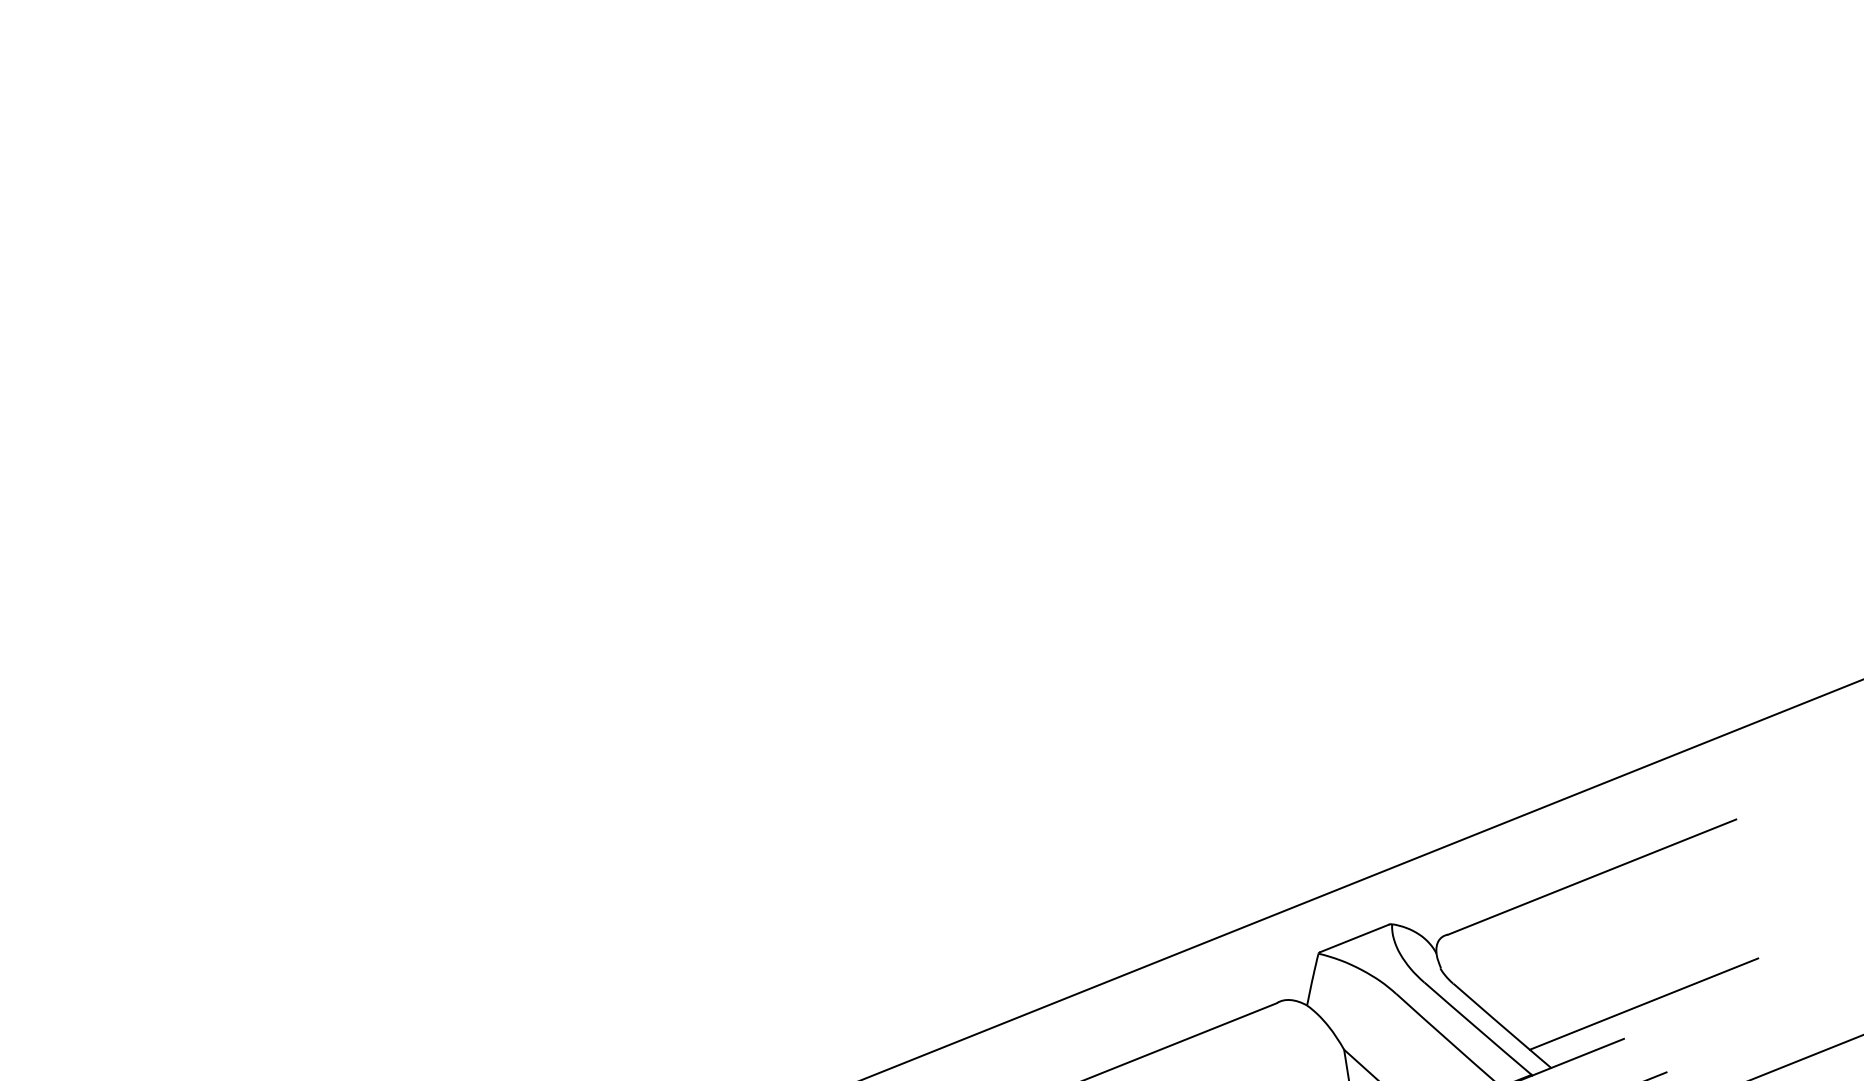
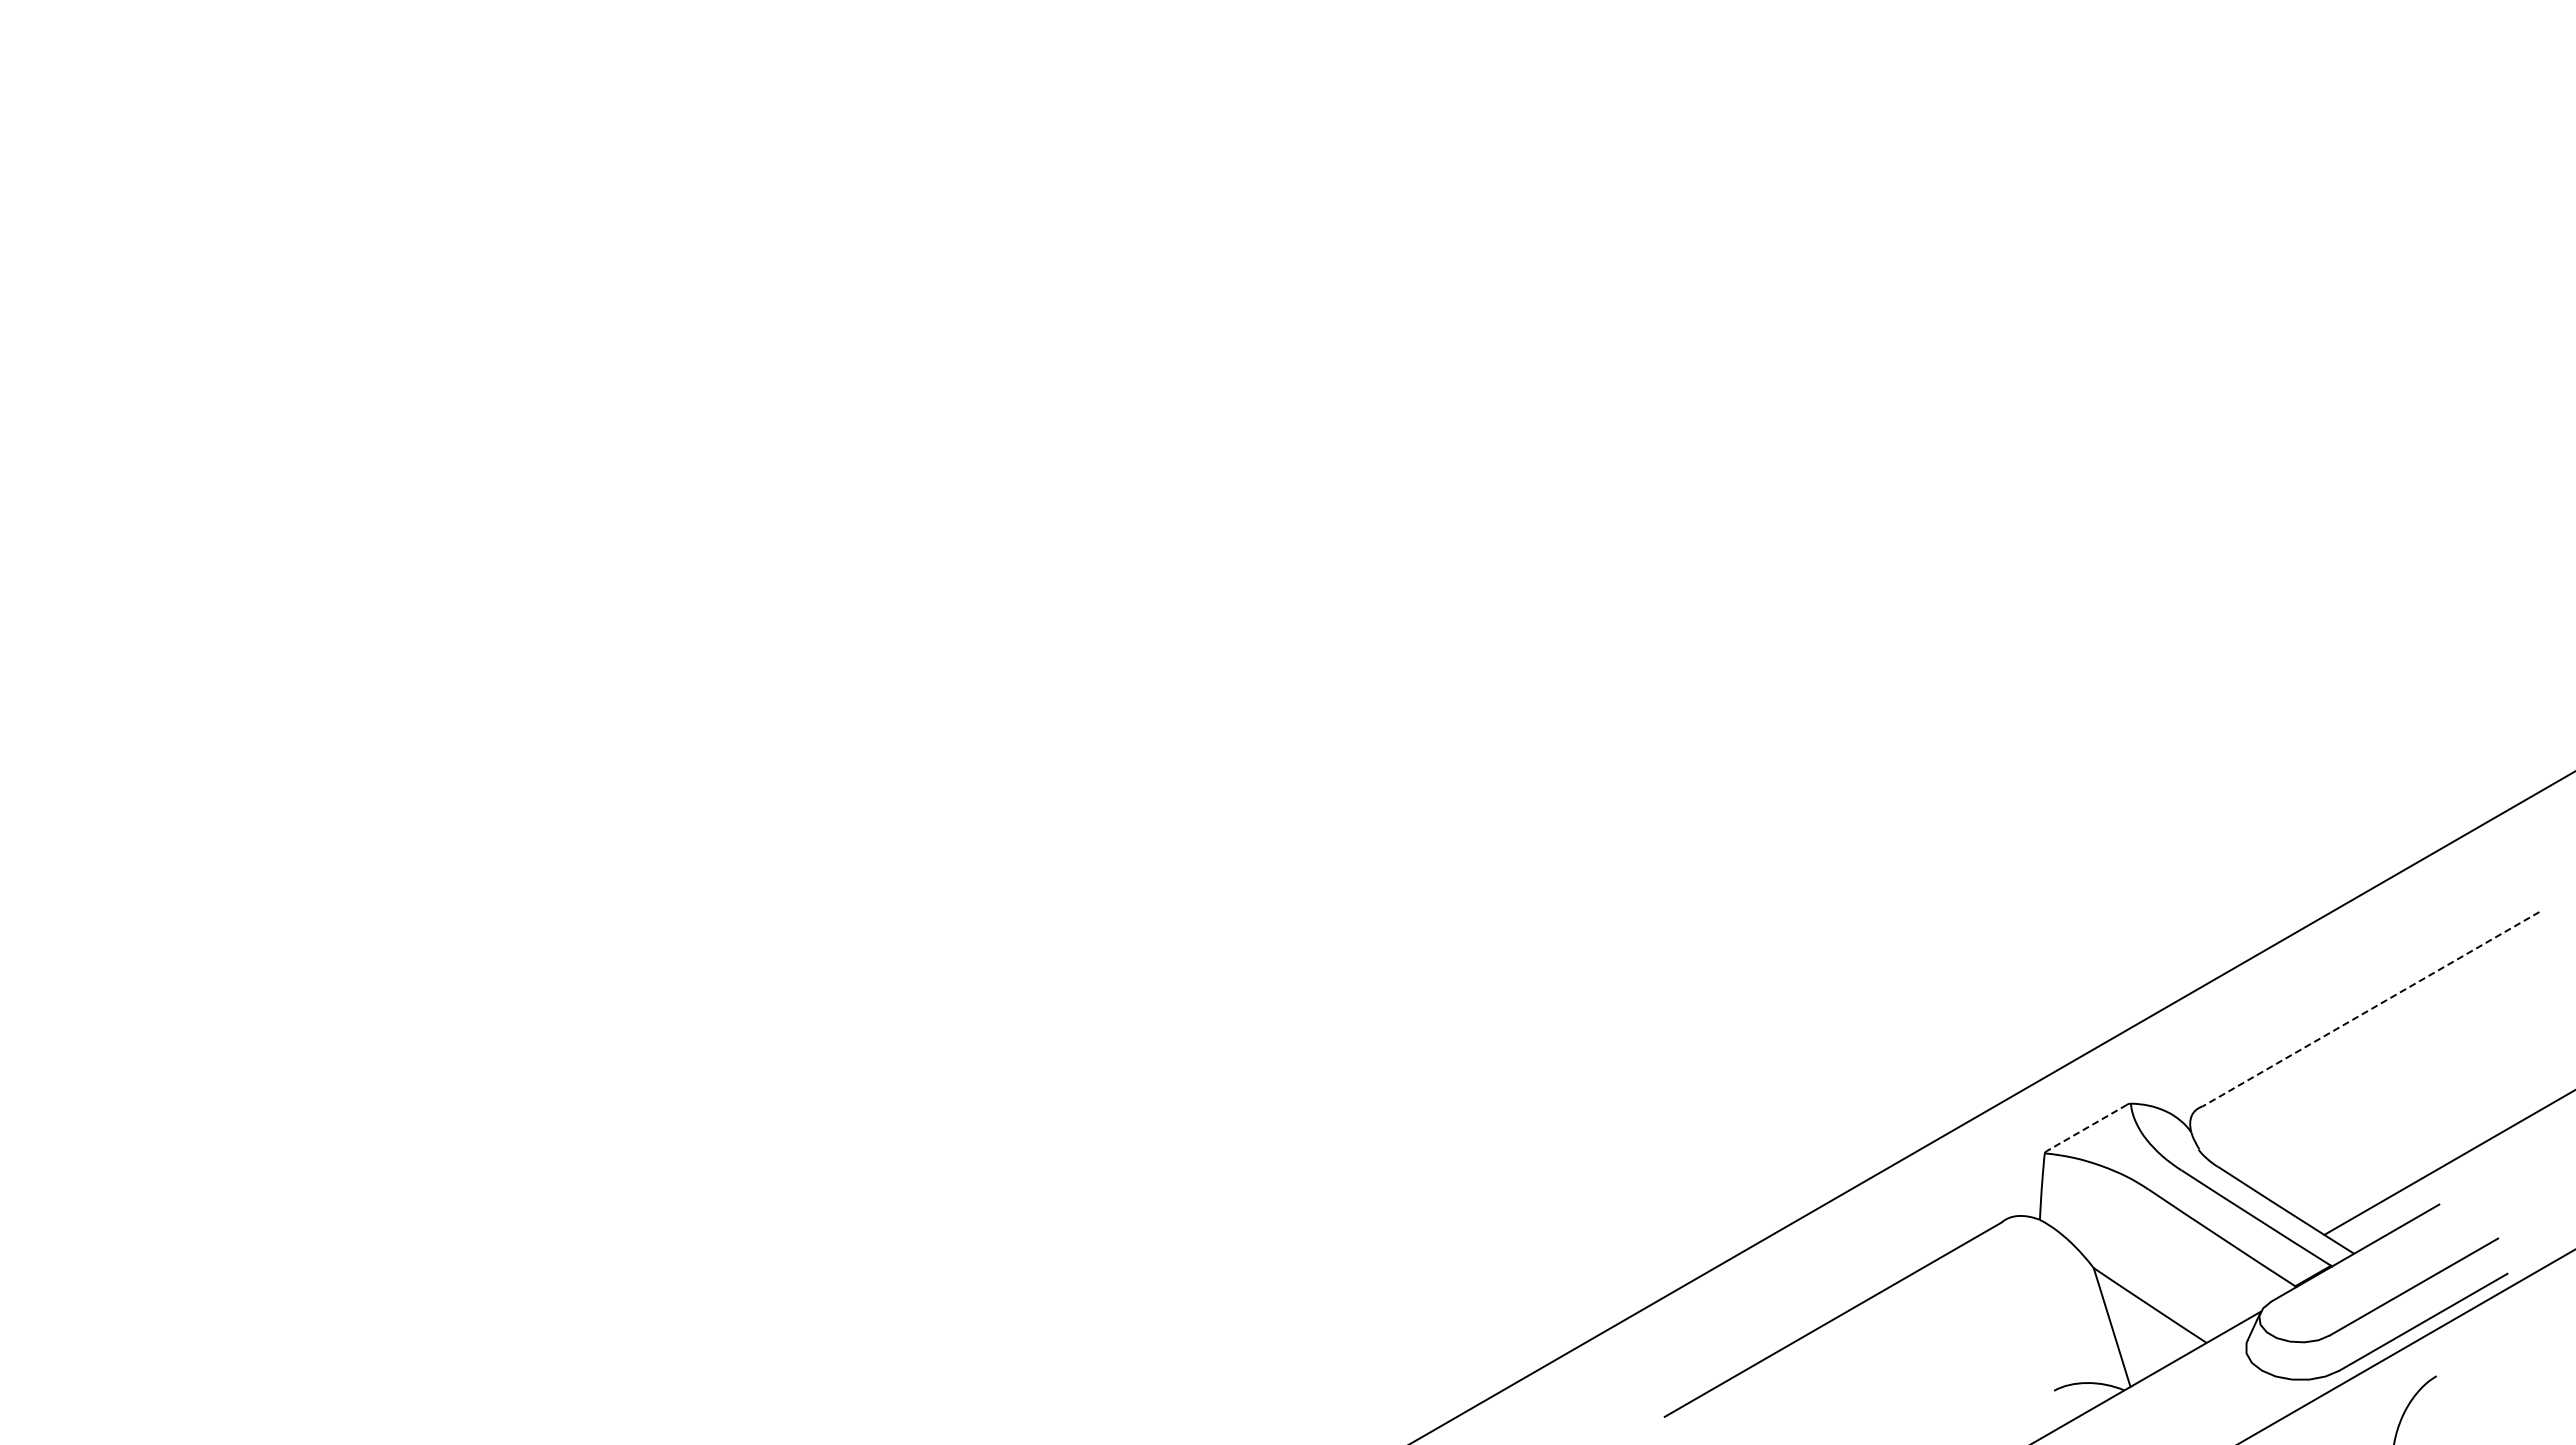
line: (1591, 877) -> (2370, 1009), solid -> dashed
line: (1354, 938) -> (2086, 1128), solid -> dashed

